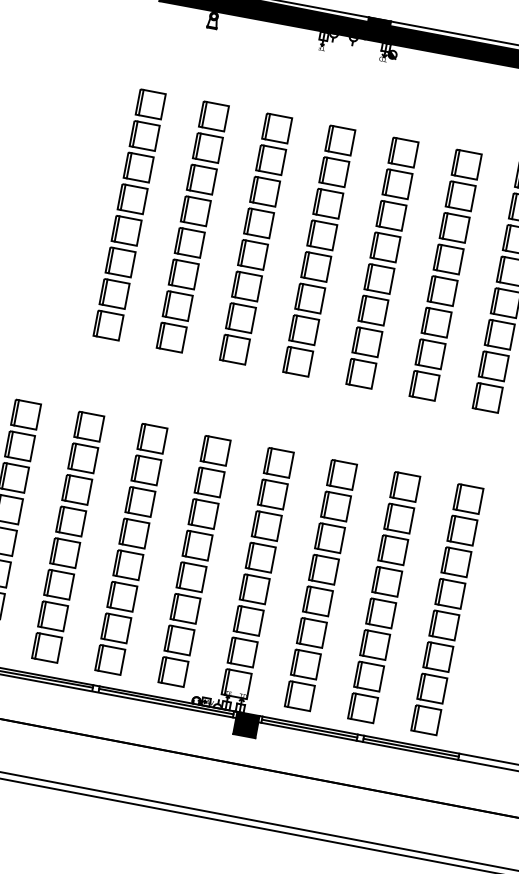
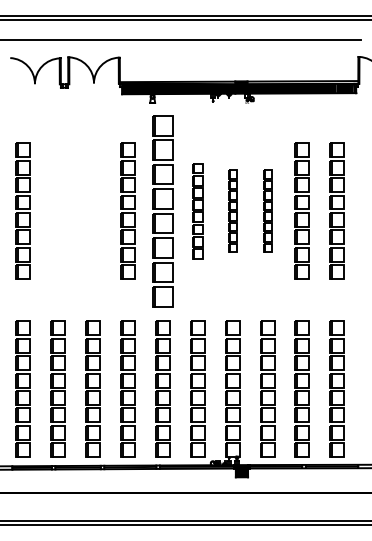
part: (192, 225) -> (162, 210), size x1.4
part: (255, 237) -> (197, 210), size x0.7
part: (319, 249) -> (232, 210), size x0.6
part: (382, 261) -> (267, 210), size x0.6

